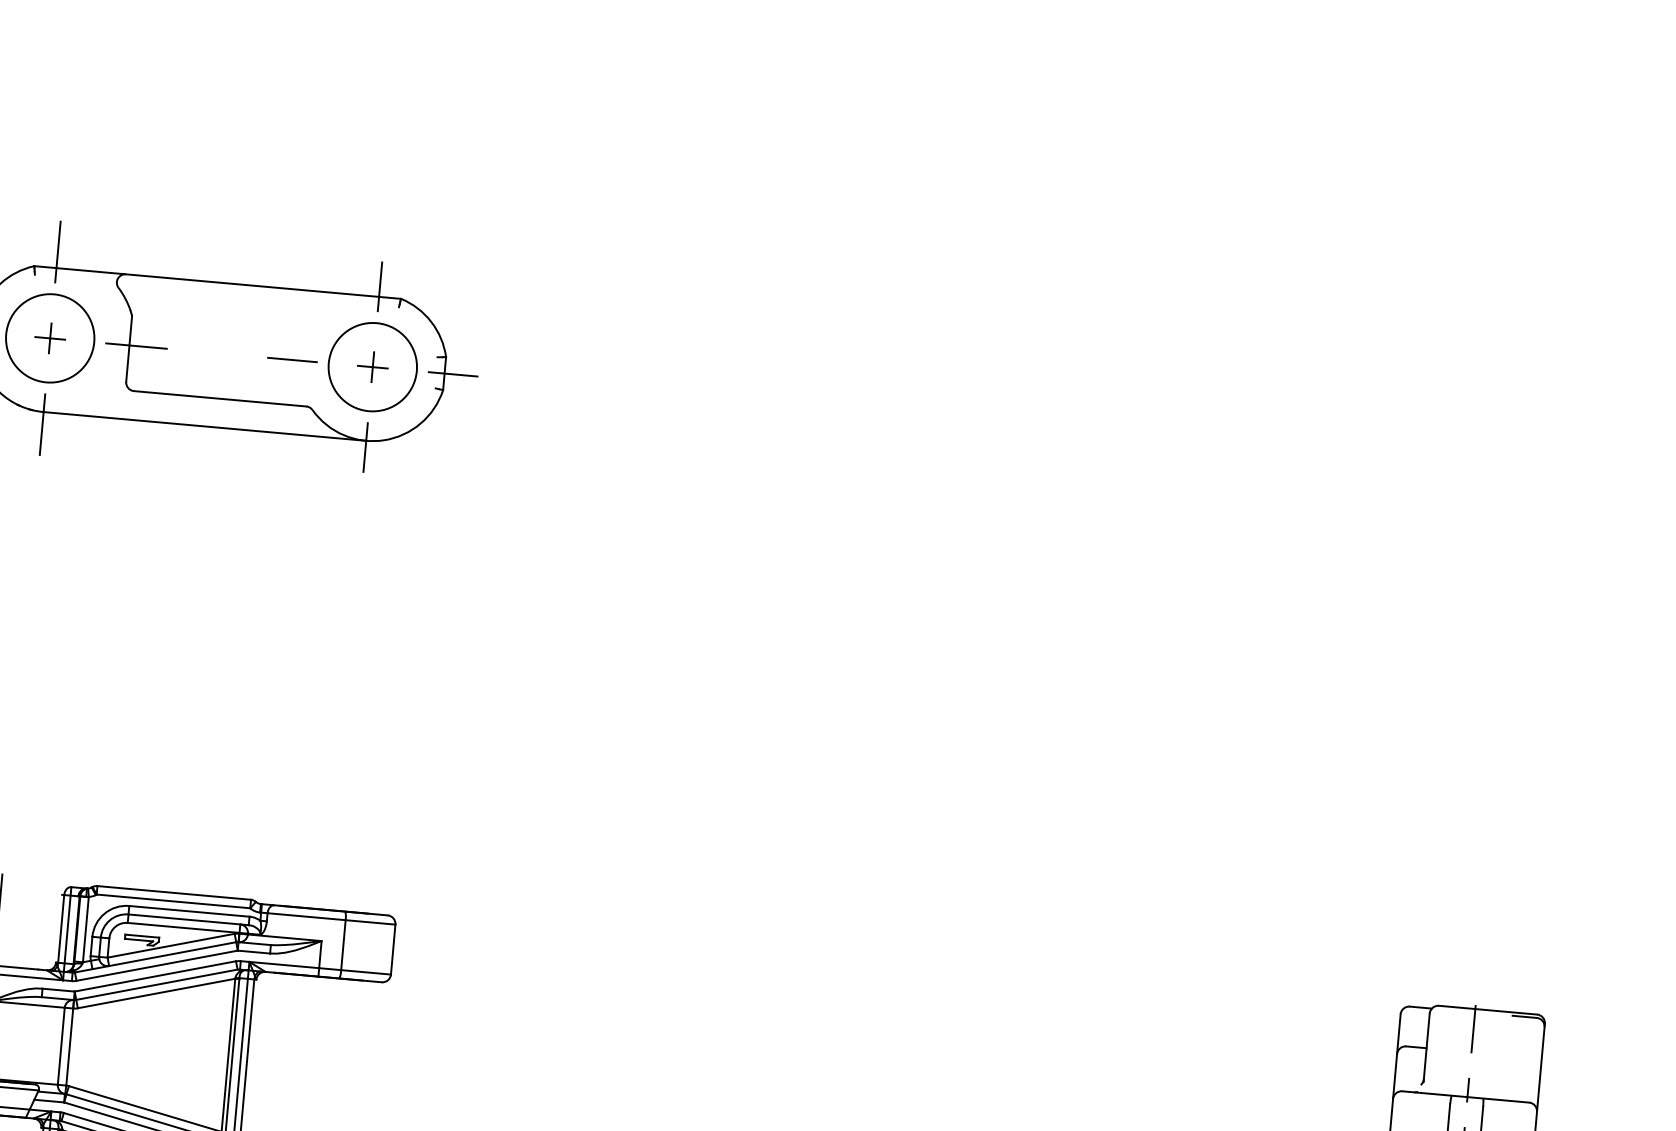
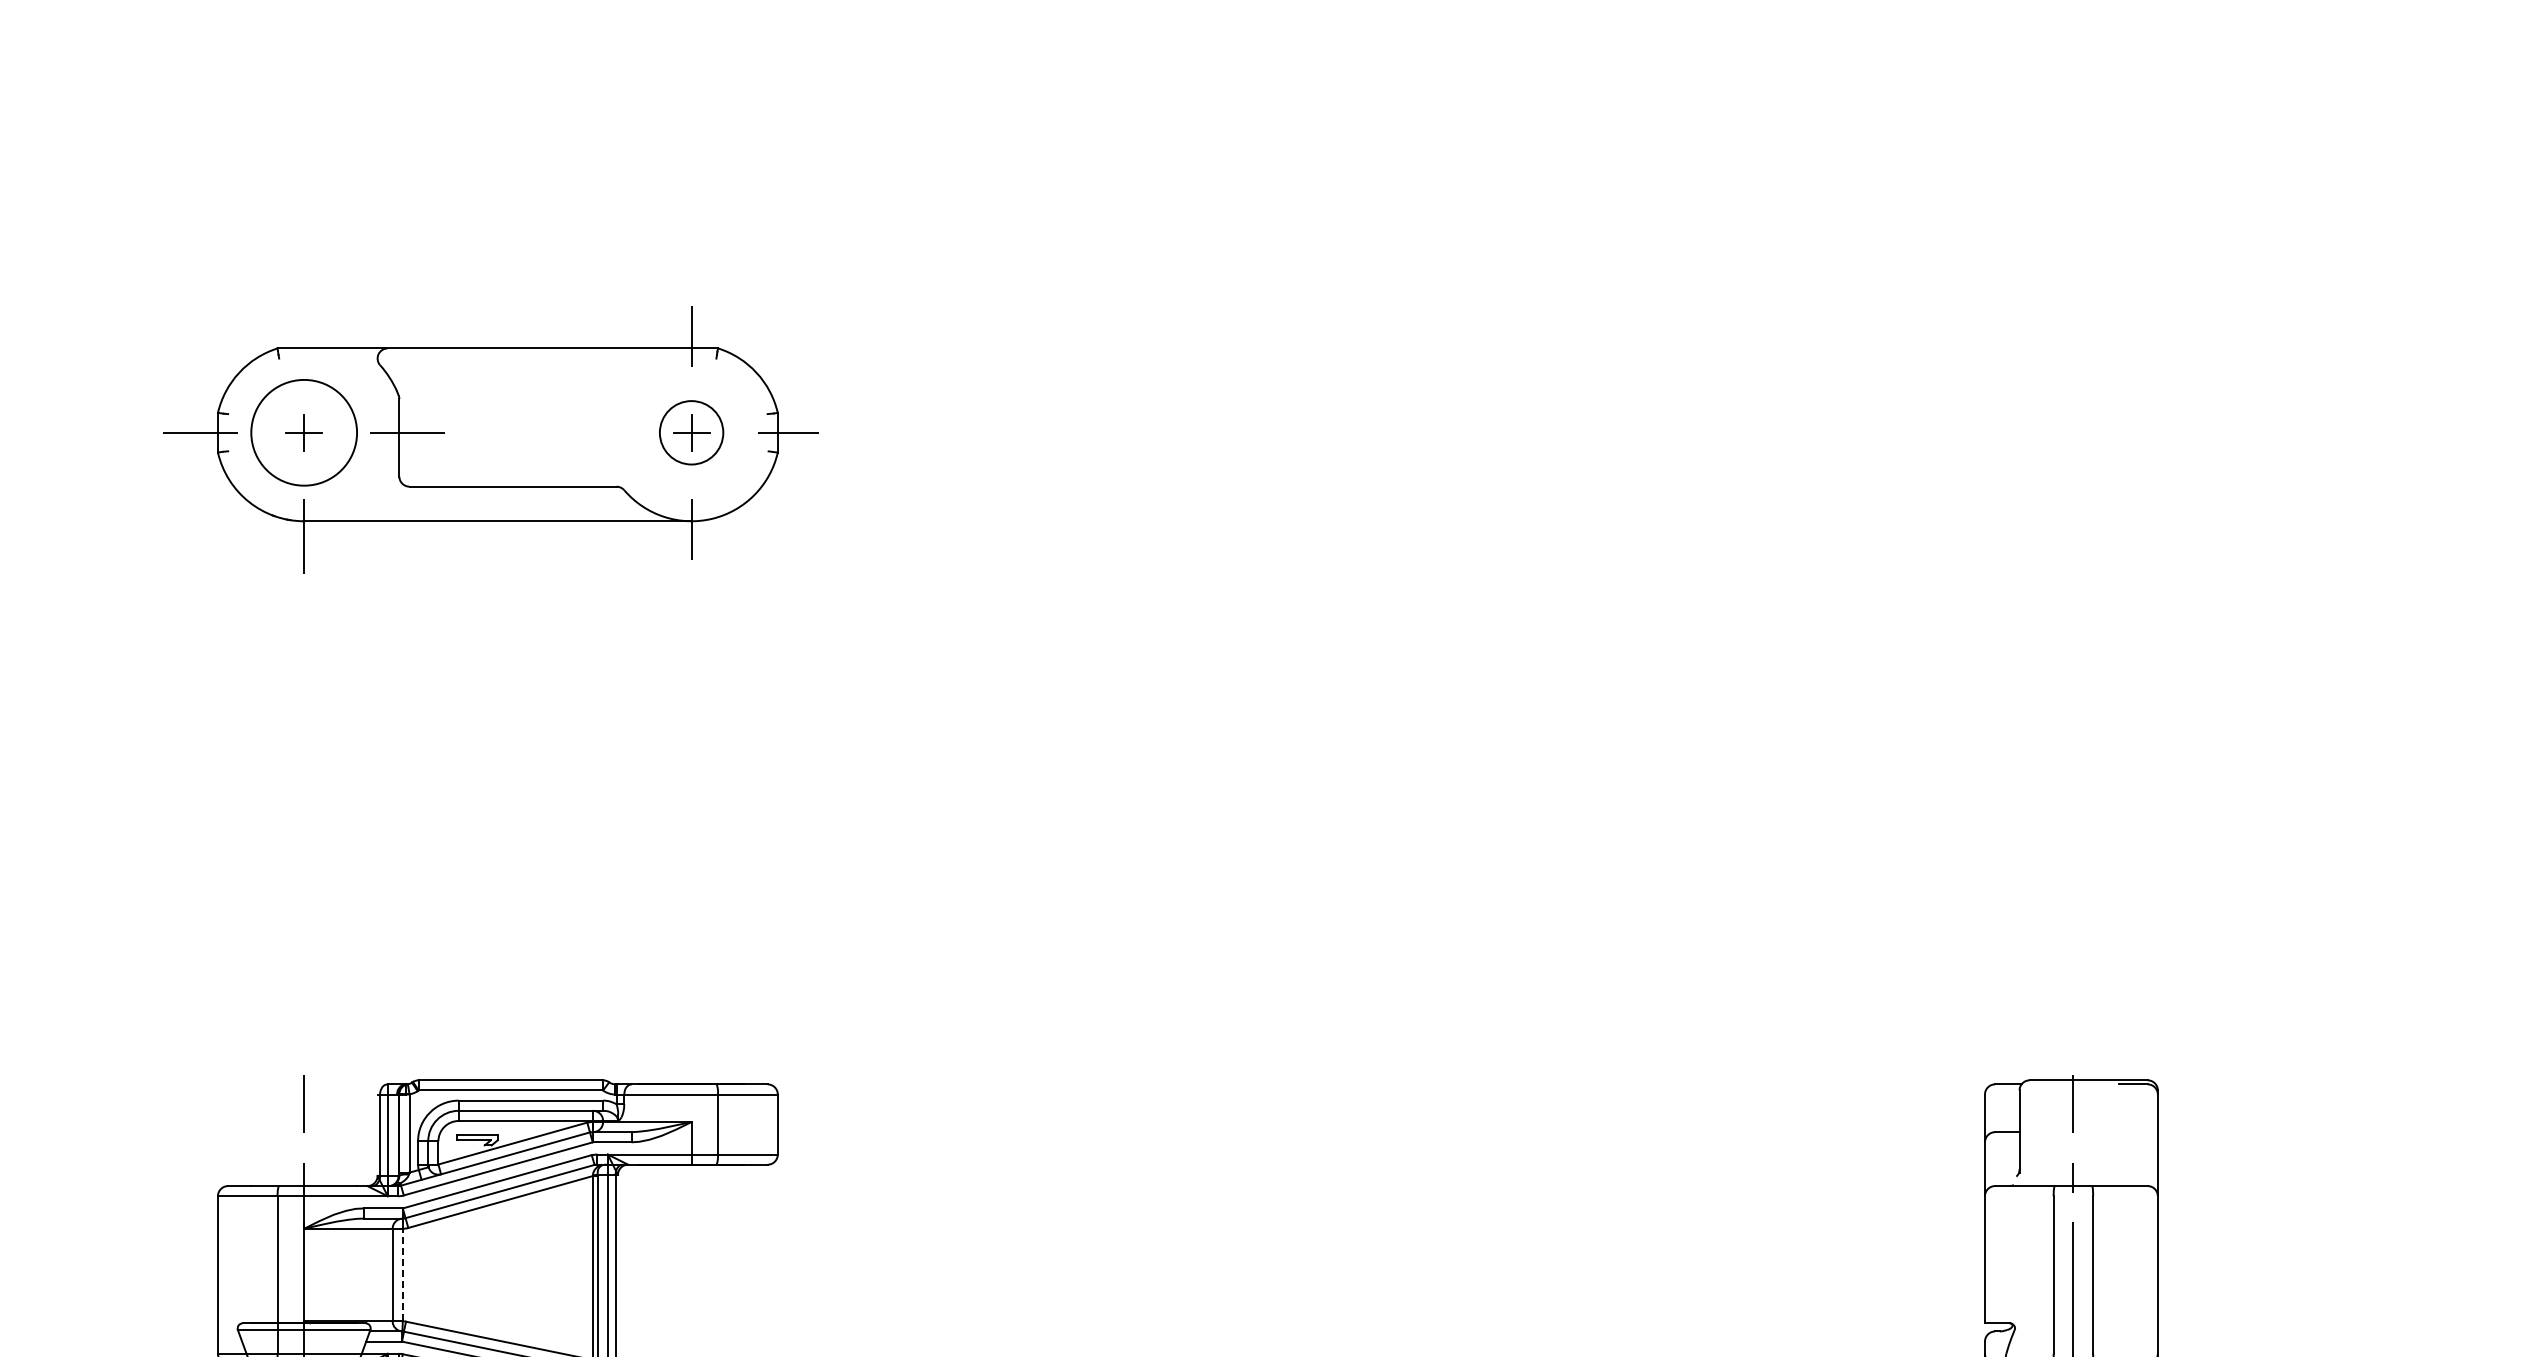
line: (58, 251) -> (304, 328), removed
line: (291, 359) -> (594, 432), removed
circle: (372, 366) -> (691, 432), size x0.6
line: (69, 1042) -> (402, 1269), solid -> dashed

